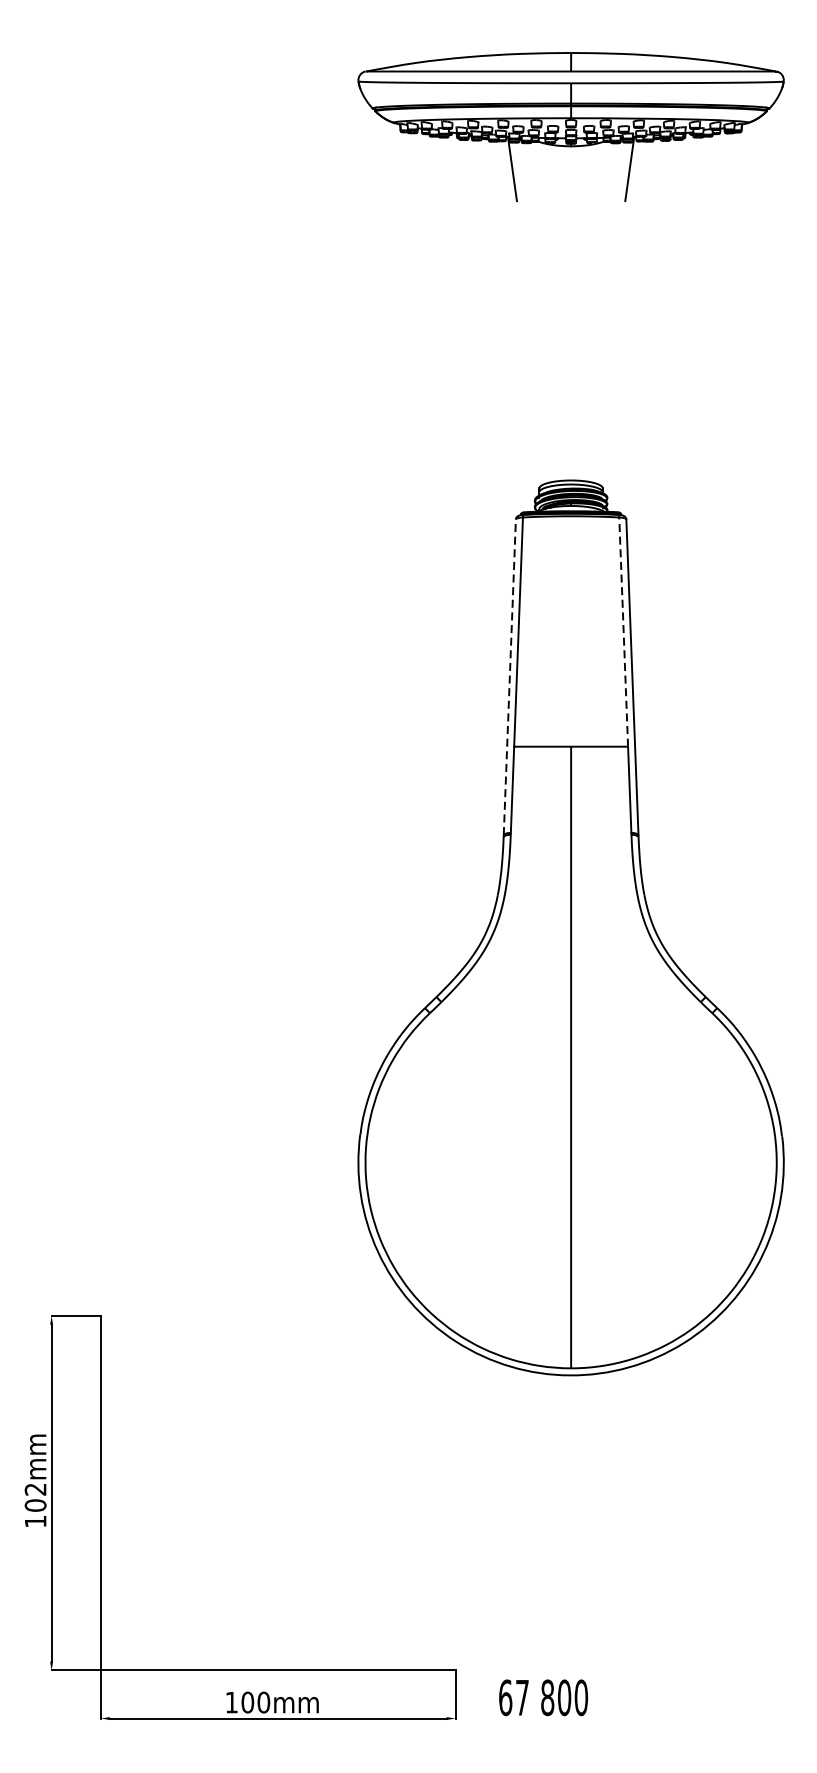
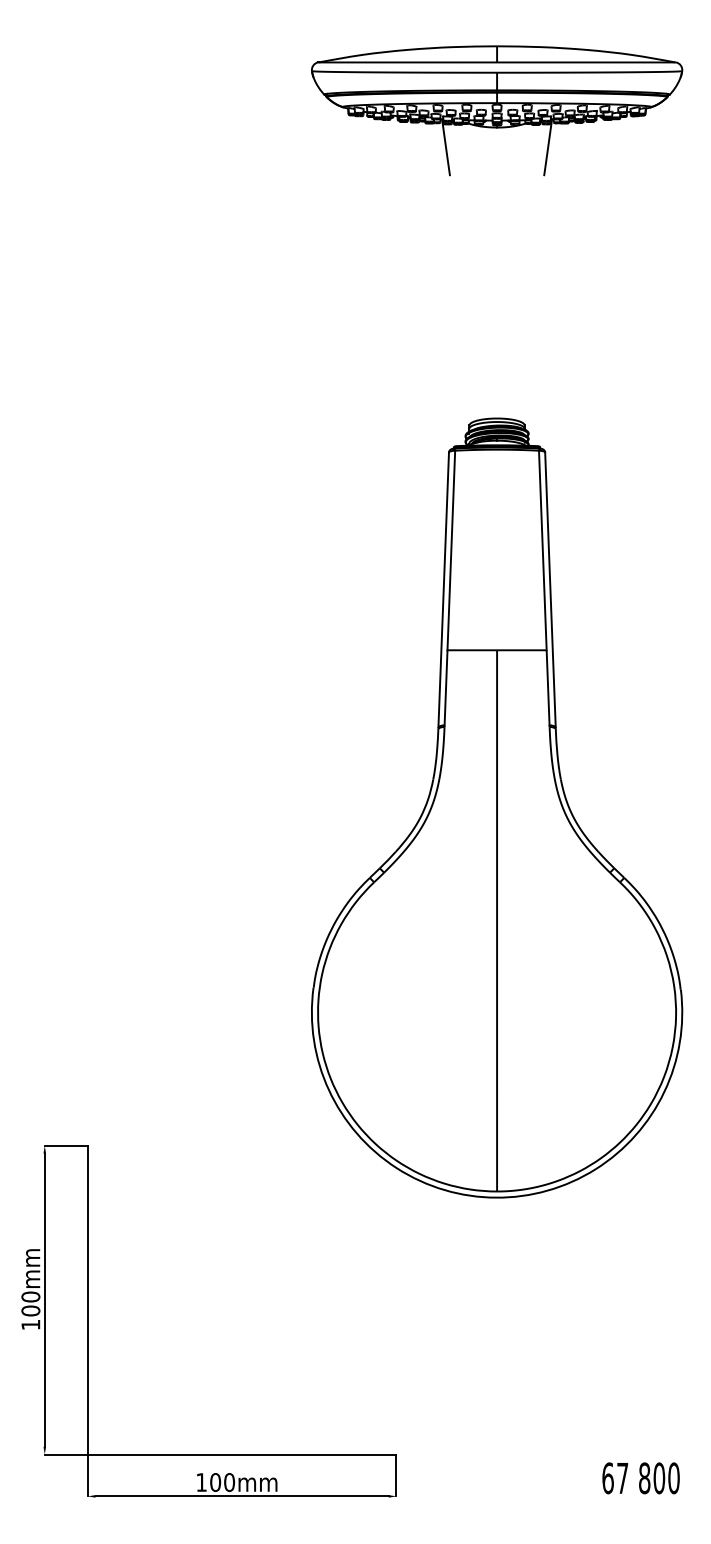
line: (623, 632) -> (542, 550), dashed -> solid
line: (509, 676) -> (443, 589), dashed -> solid
text: (35, 1488) -> (30, 1296), 102mm -> 100mm
text: (542, 1697) -> (640, 1478), moved

